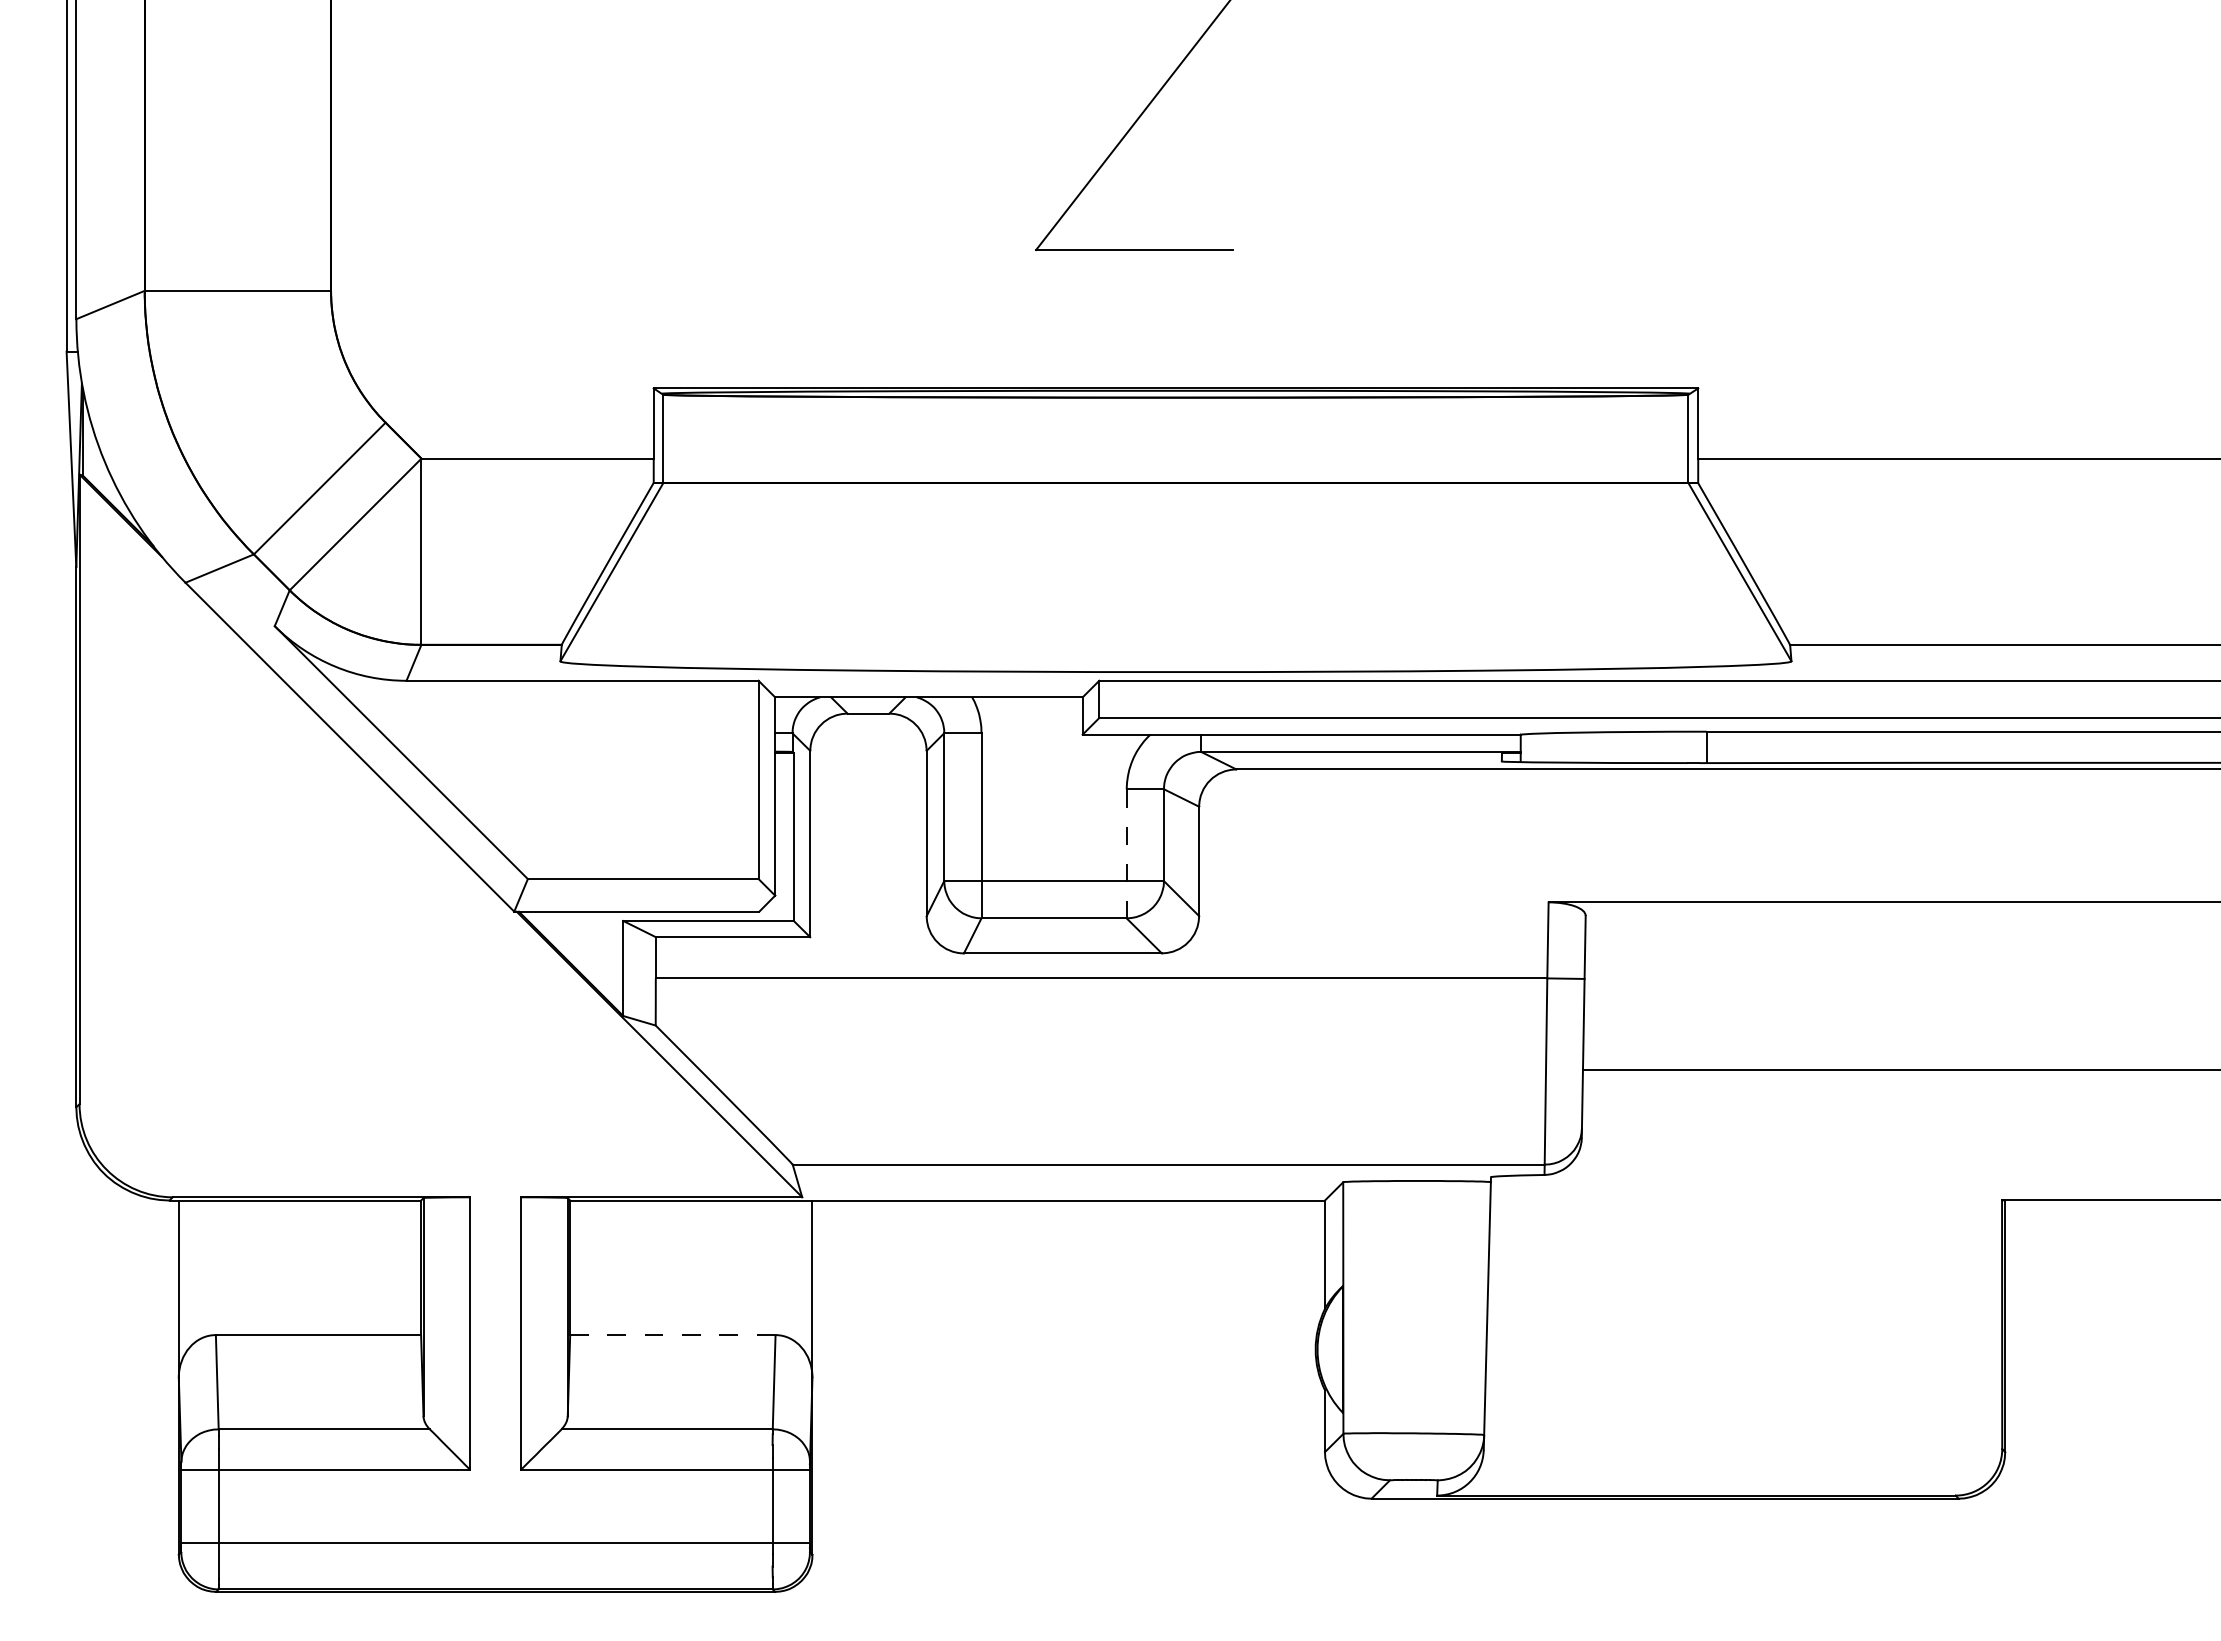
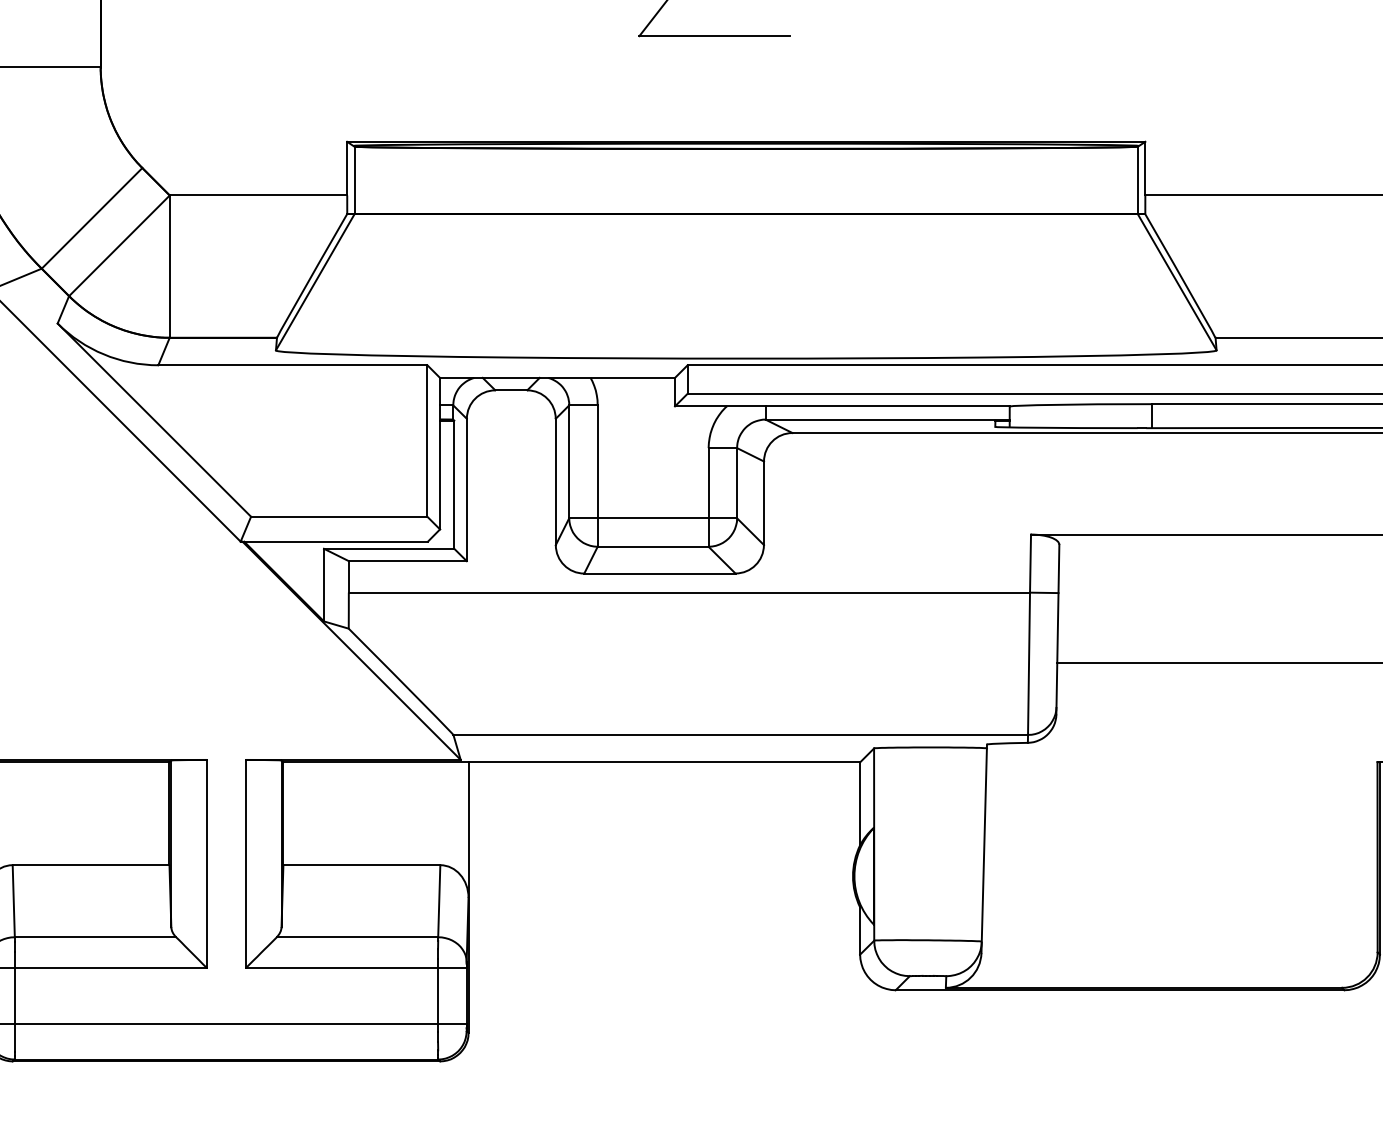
line: (1126, 853) -> (708, 497), dashed -> solid
line: (672, 1335) -> (361, 865), dashed -> solid

